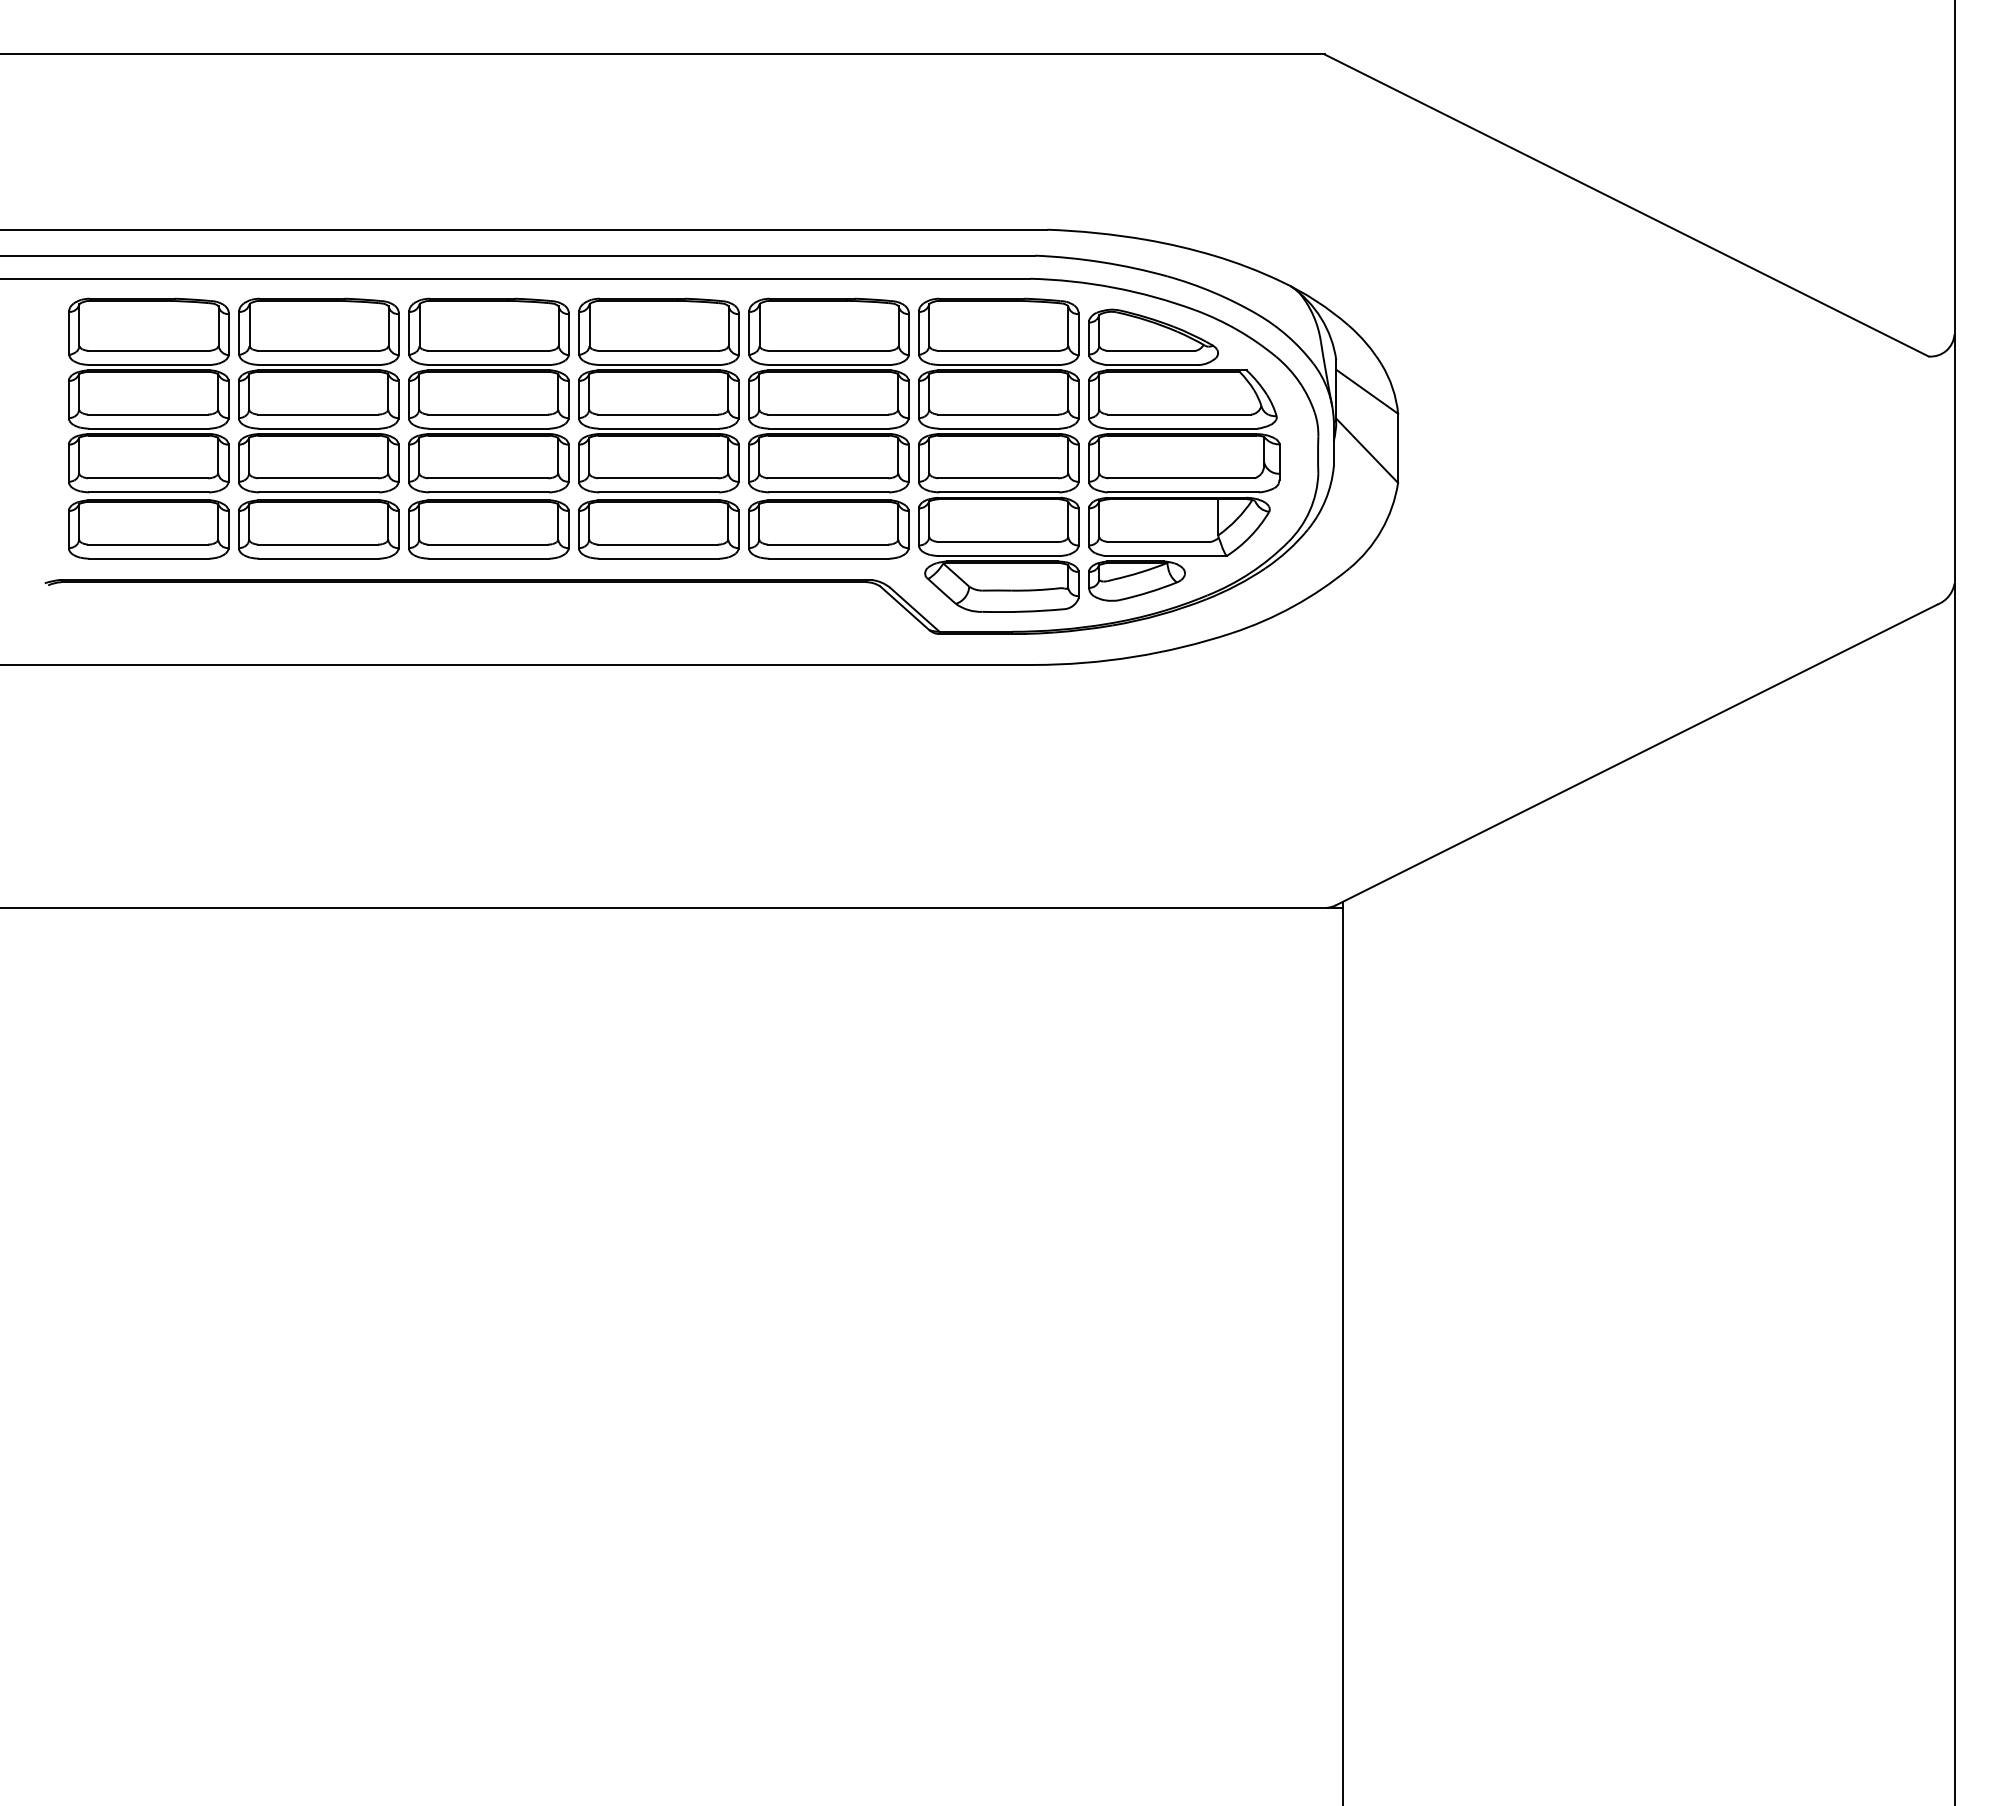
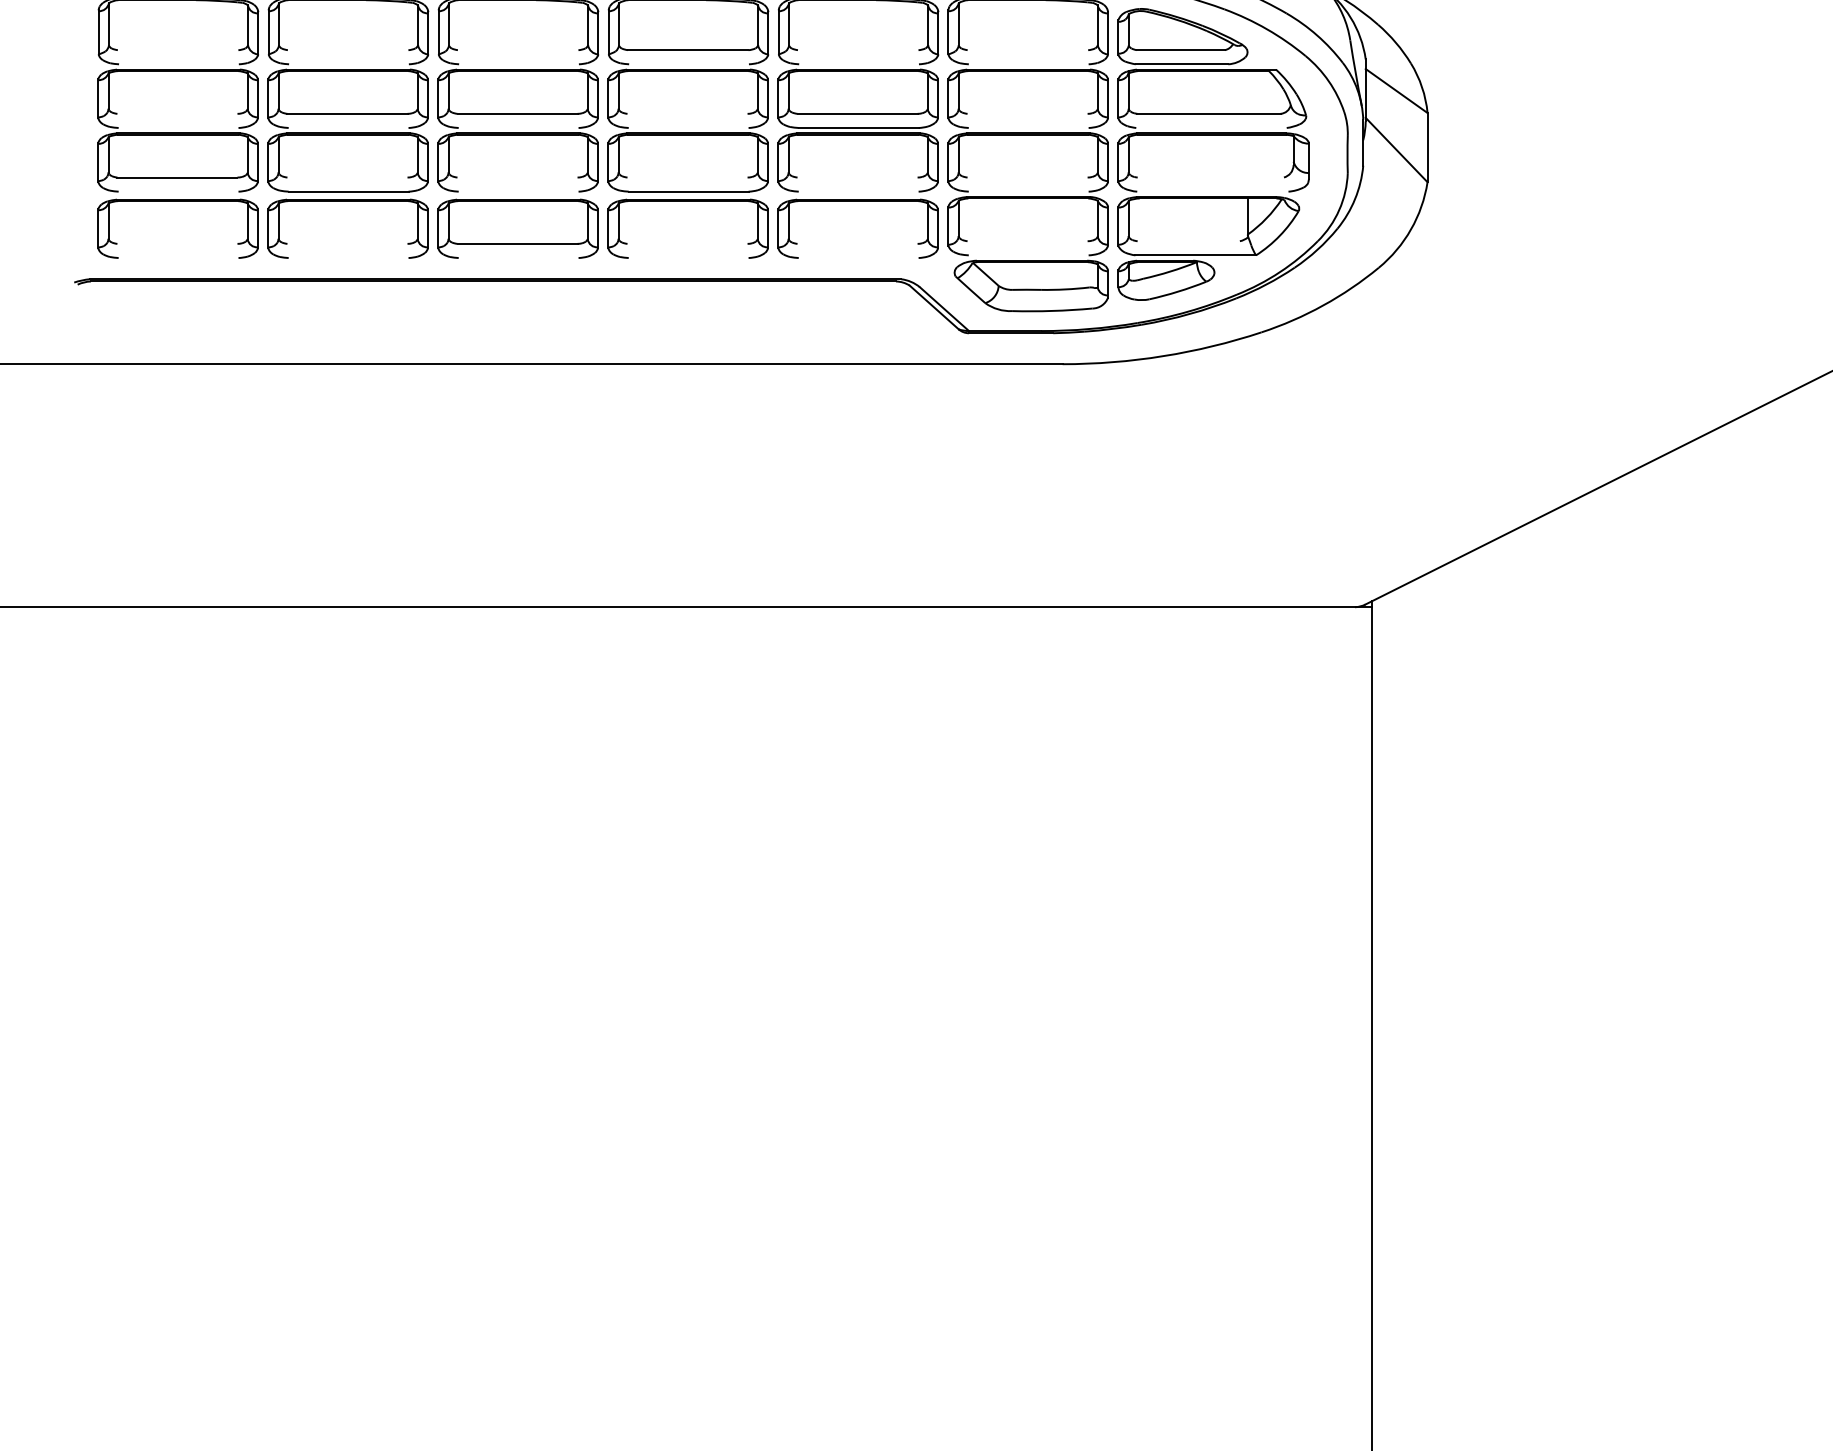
line: (148, 350) -> (177, 49), removed
line: (318, 350) -> (347, 49), removed
line: (488, 350) -> (517, 49), removed
line: (828, 350) -> (857, 49), removed
line: (998, 350) -> (1027, 49), removed
line: (149, 365) -> (178, 64), removed
line: (319, 365) -> (348, 64), removed
line: (489, 365) -> (518, 64), removed
line: (659, 365) -> (688, 64), removed
line: (829, 365) -> (858, 64), removed
line: (999, 365) -> (1028, 64), removed
line: (148, 414) -> (177, 113), removed
line: (658, 414) -> (687, 113), removed
line: (998, 414) -> (1027, 113), removed
line: (149, 428) -> (178, 127), removed
line: (319, 428) -> (348, 127), removed
line: (489, 428) -> (518, 127), removed
line: (659, 428) -> (688, 127), removed
line: (999, 428) -> (1028, 127), removed
line: (1181, 428) -> (1210, 127), removed
line: (318, 478) -> (347, 177), removed
line: (488, 478) -> (517, 177), removed
line: (658, 478) -> (687, 177), removed
line: (828, 478) -> (857, 177), removed
line: (998, 478) -> (1027, 177), removed
line: (1181, 478) -> (1210, 177), removed
line: (149, 492) -> (178, 191), removed
line: (489, 492) -> (518, 191), removed
line: (829, 492) -> (858, 191), removed
line: (999, 492) -> (1028, 191), removed
line: (1183, 492) -> (1212, 191), removed
line: (998, 541) -> (1027, 240), removed
line: (1159, 541) -> (1188, 240), removed
line: (148, 544) -> (177, 243), removed
line: (318, 544) -> (347, 243), removed
line: (658, 544) -> (687, 243), removed
line: (828, 544) -> (857, 243), removed
line: (999, 556) -> (1028, 255), removed
line: (149, 558) -> (178, 257), removed
line: (319, 558) -> (348, 257), removed
line: (489, 558) -> (518, 257), removed
line: (659, 558) -> (688, 257), removed
line: (829, 558) -> (858, 257), removed

